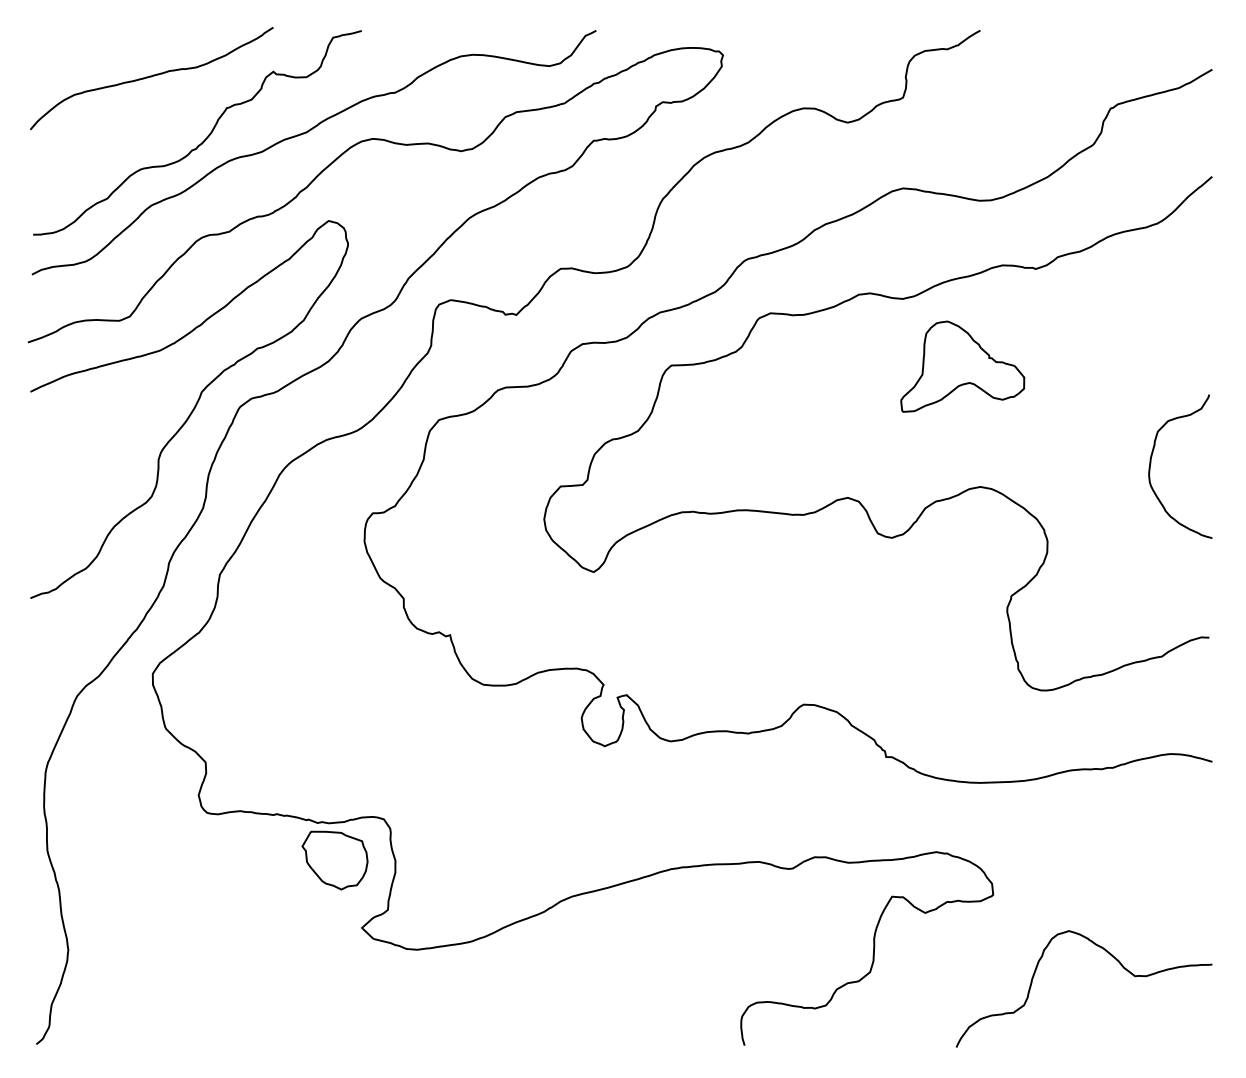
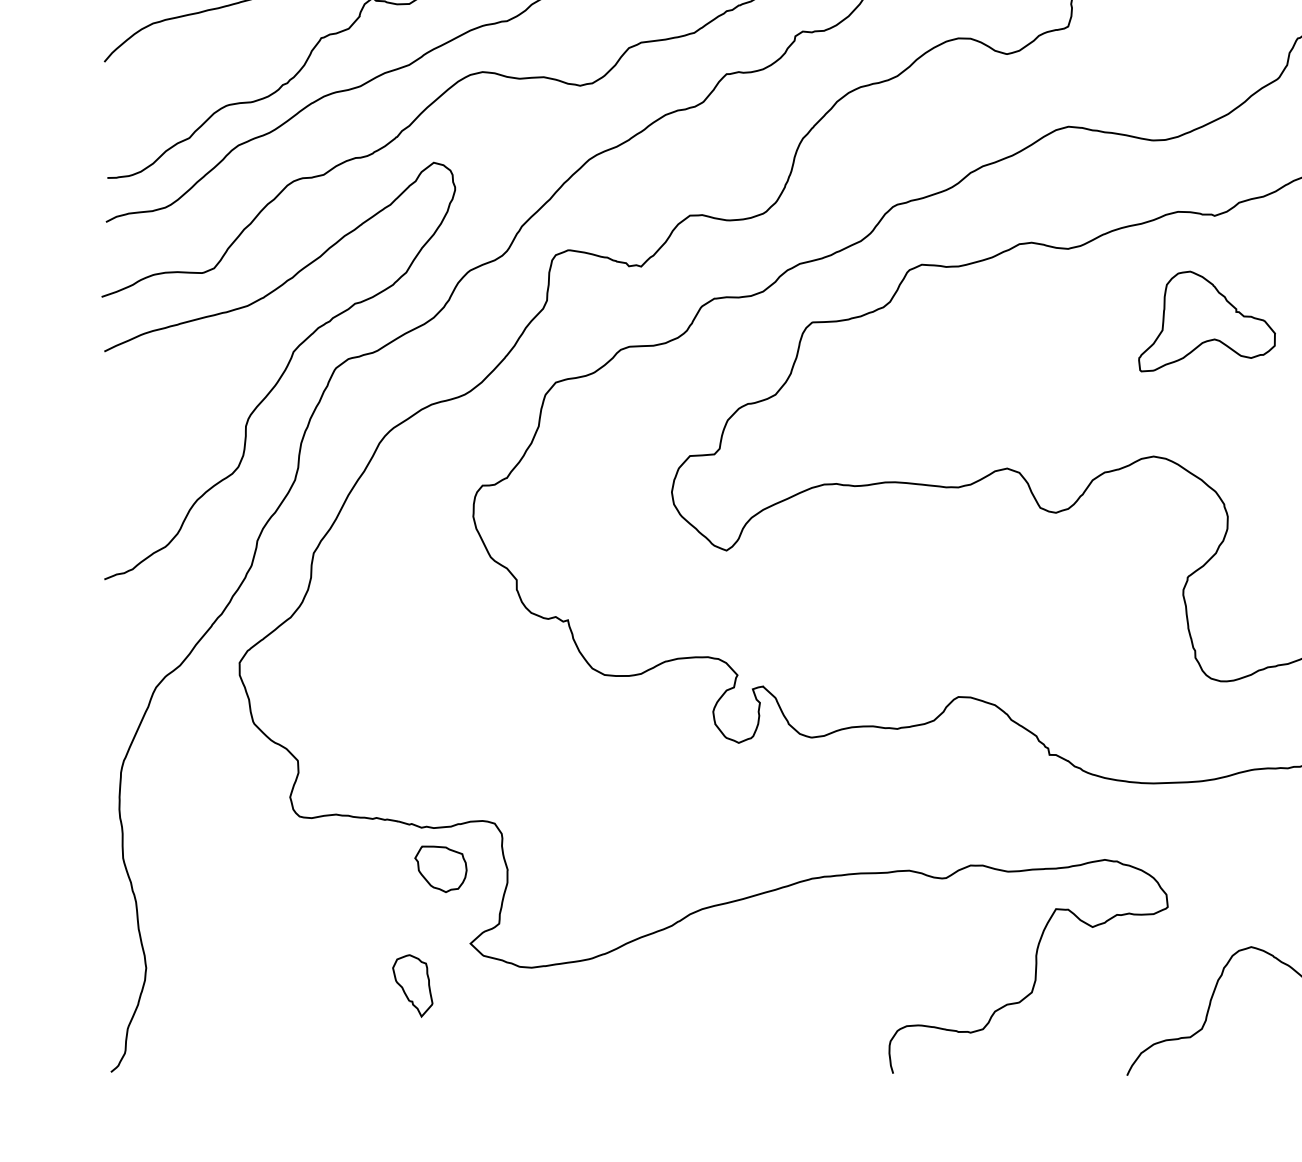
part: (962, 366) -> (1206, 321), moved
part: (335, 860) -> (441, 869), size x0.71
part: (309, 966) -> (412, 986), added

